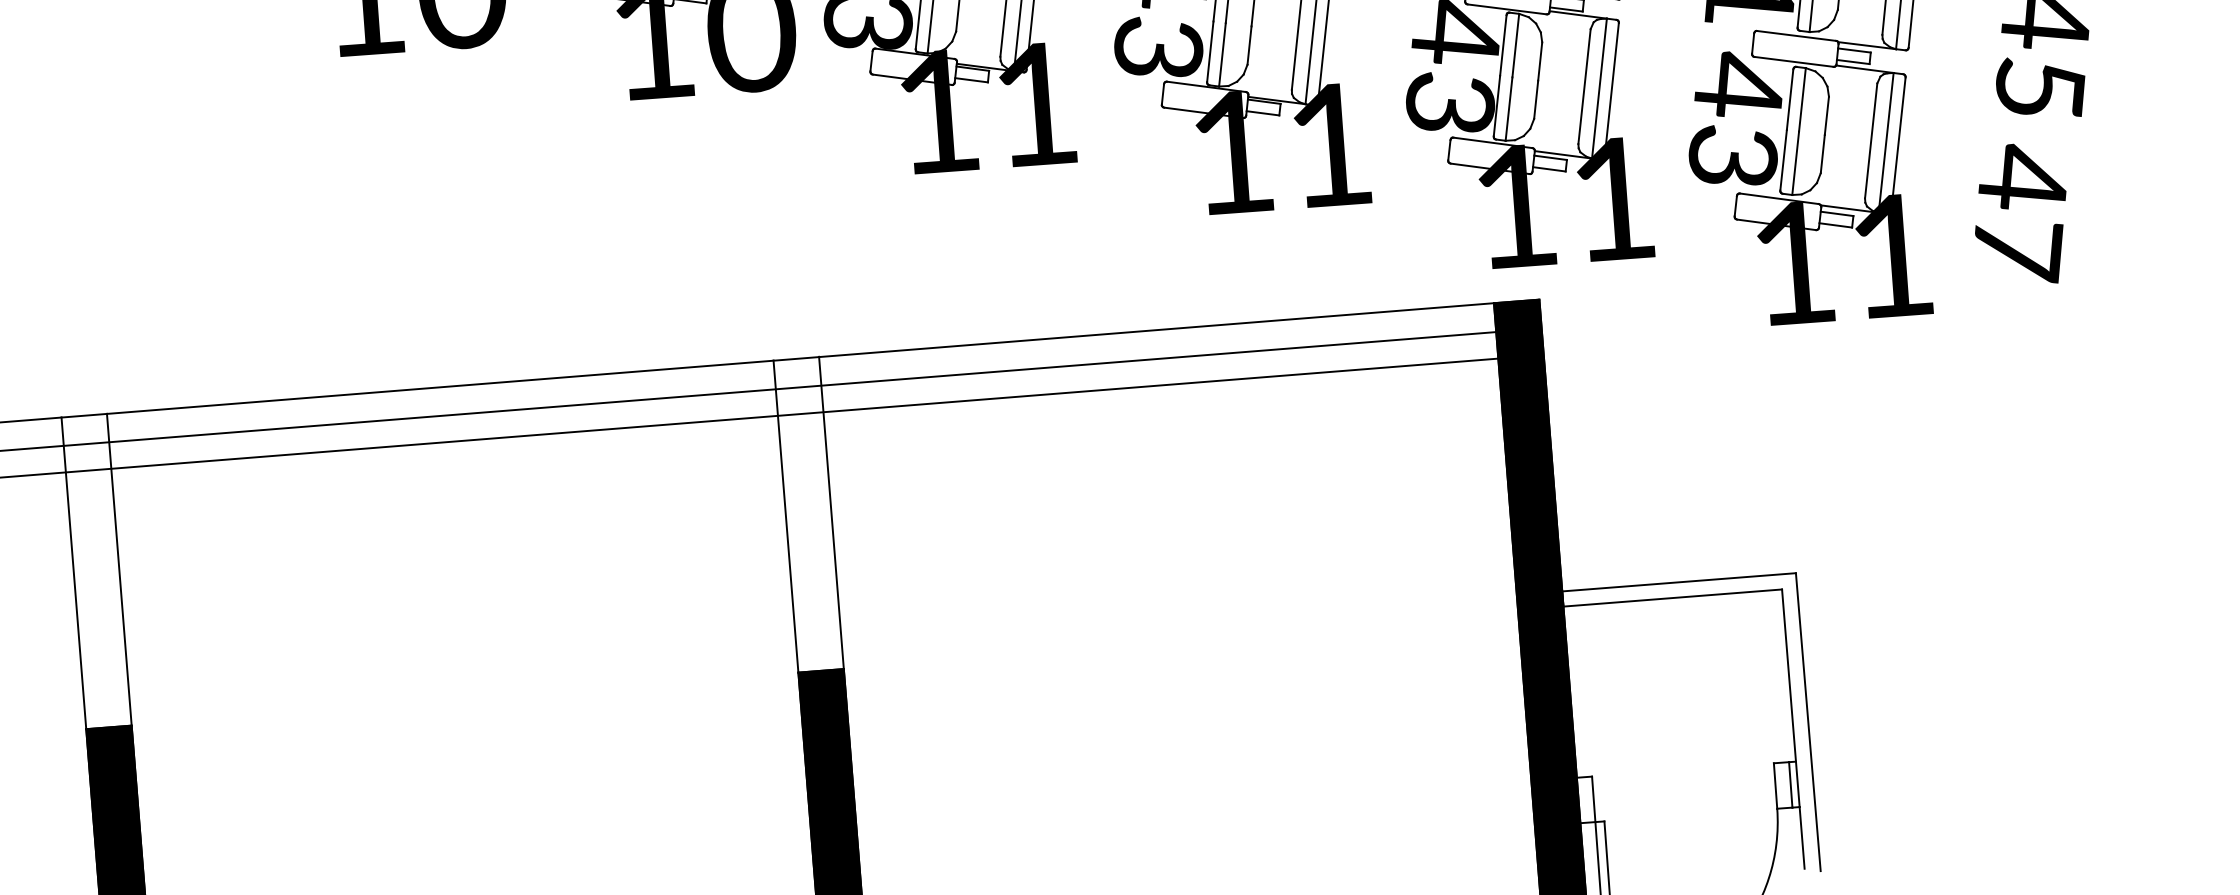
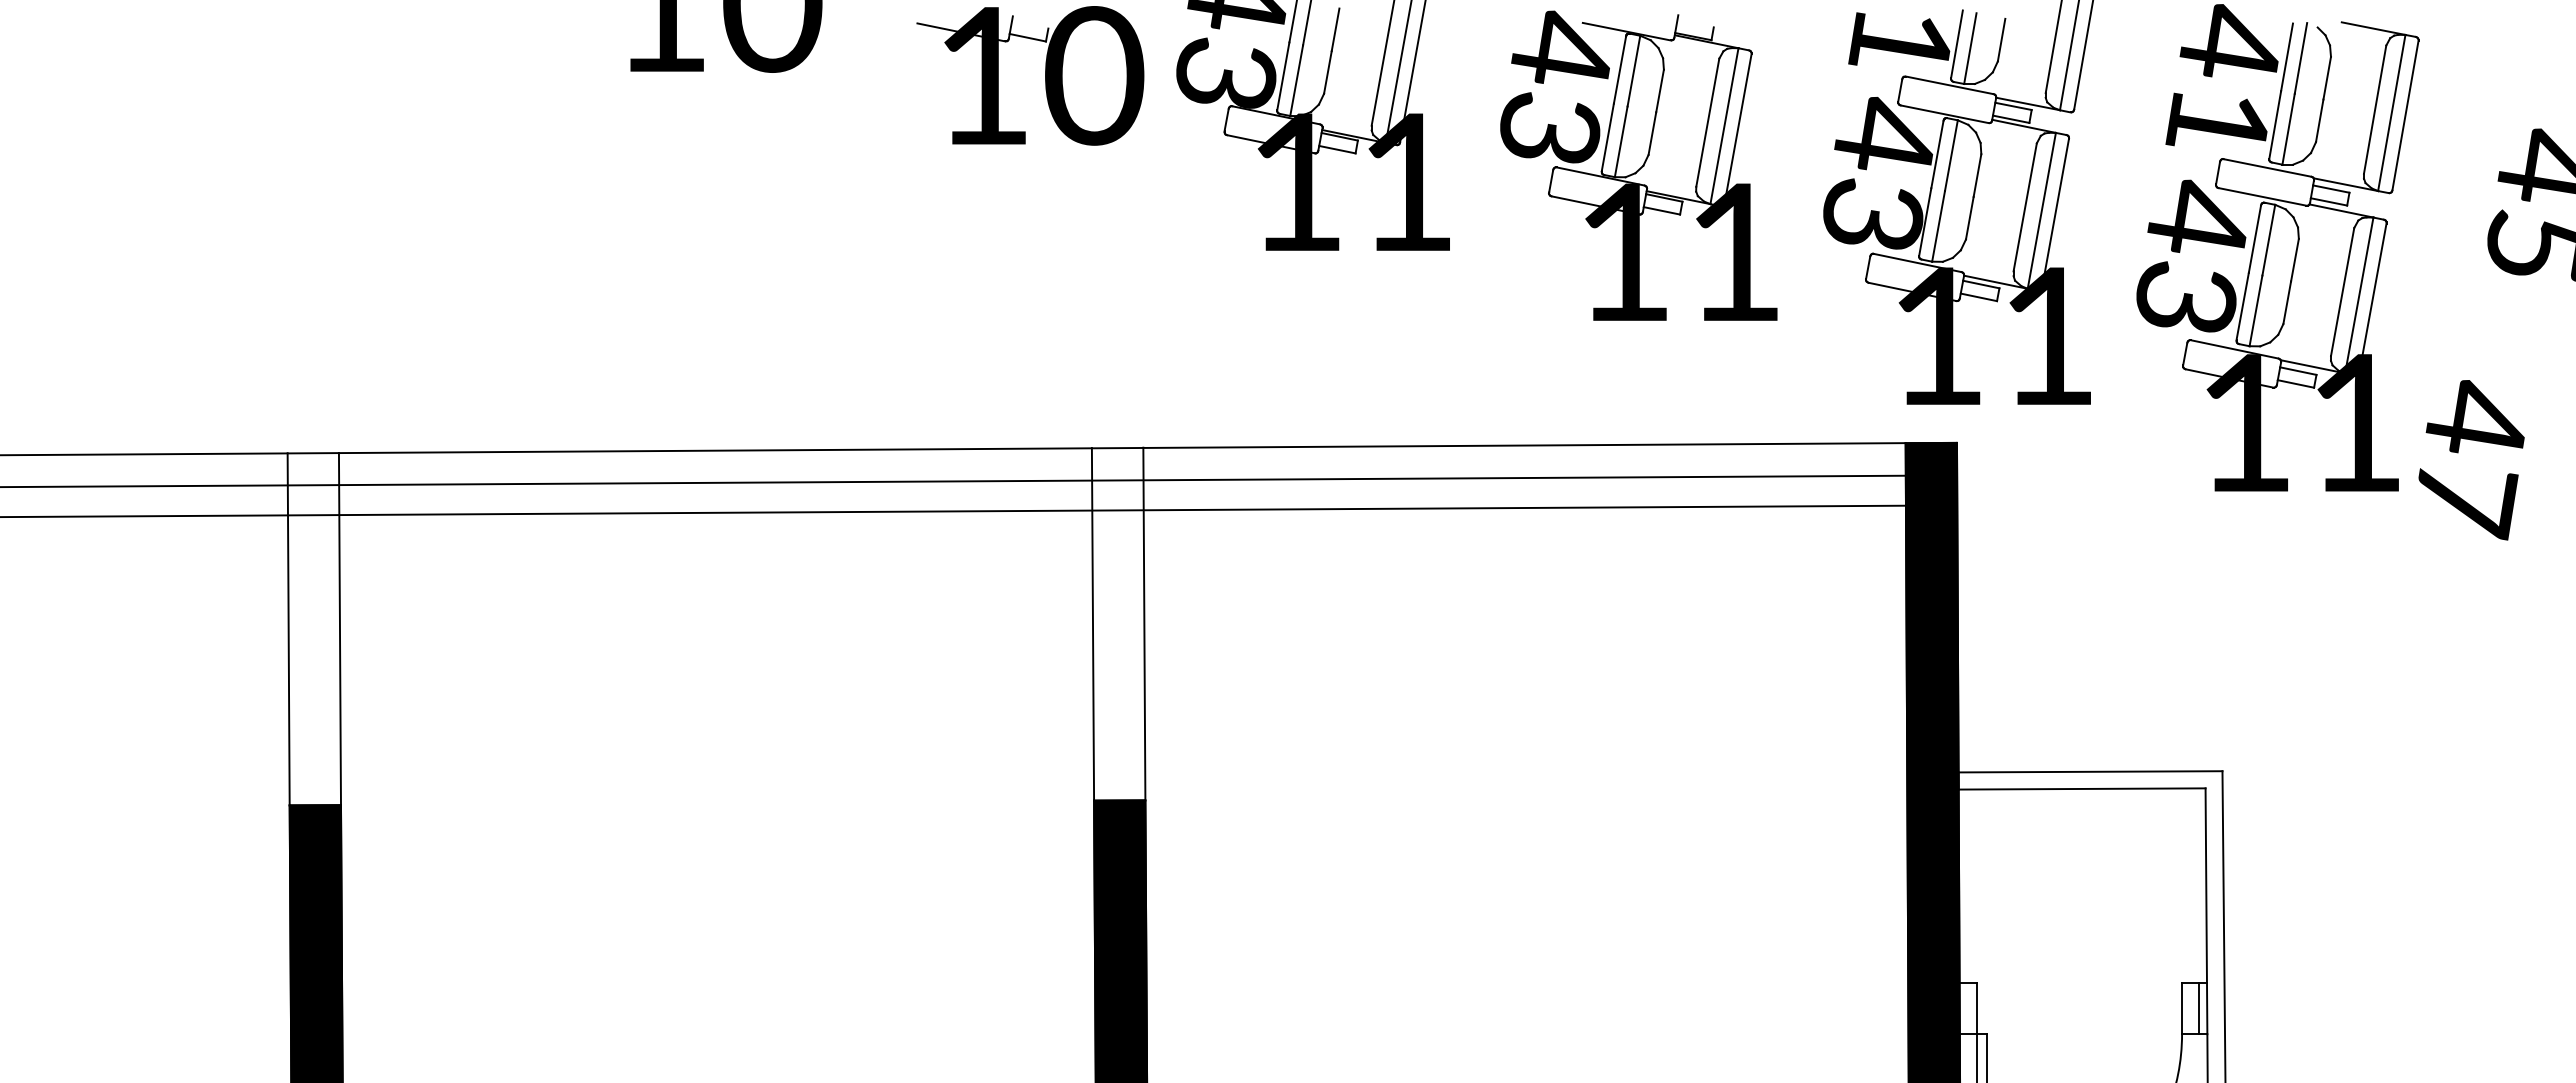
text: (2020, 214) -> (2471, 460), moved

